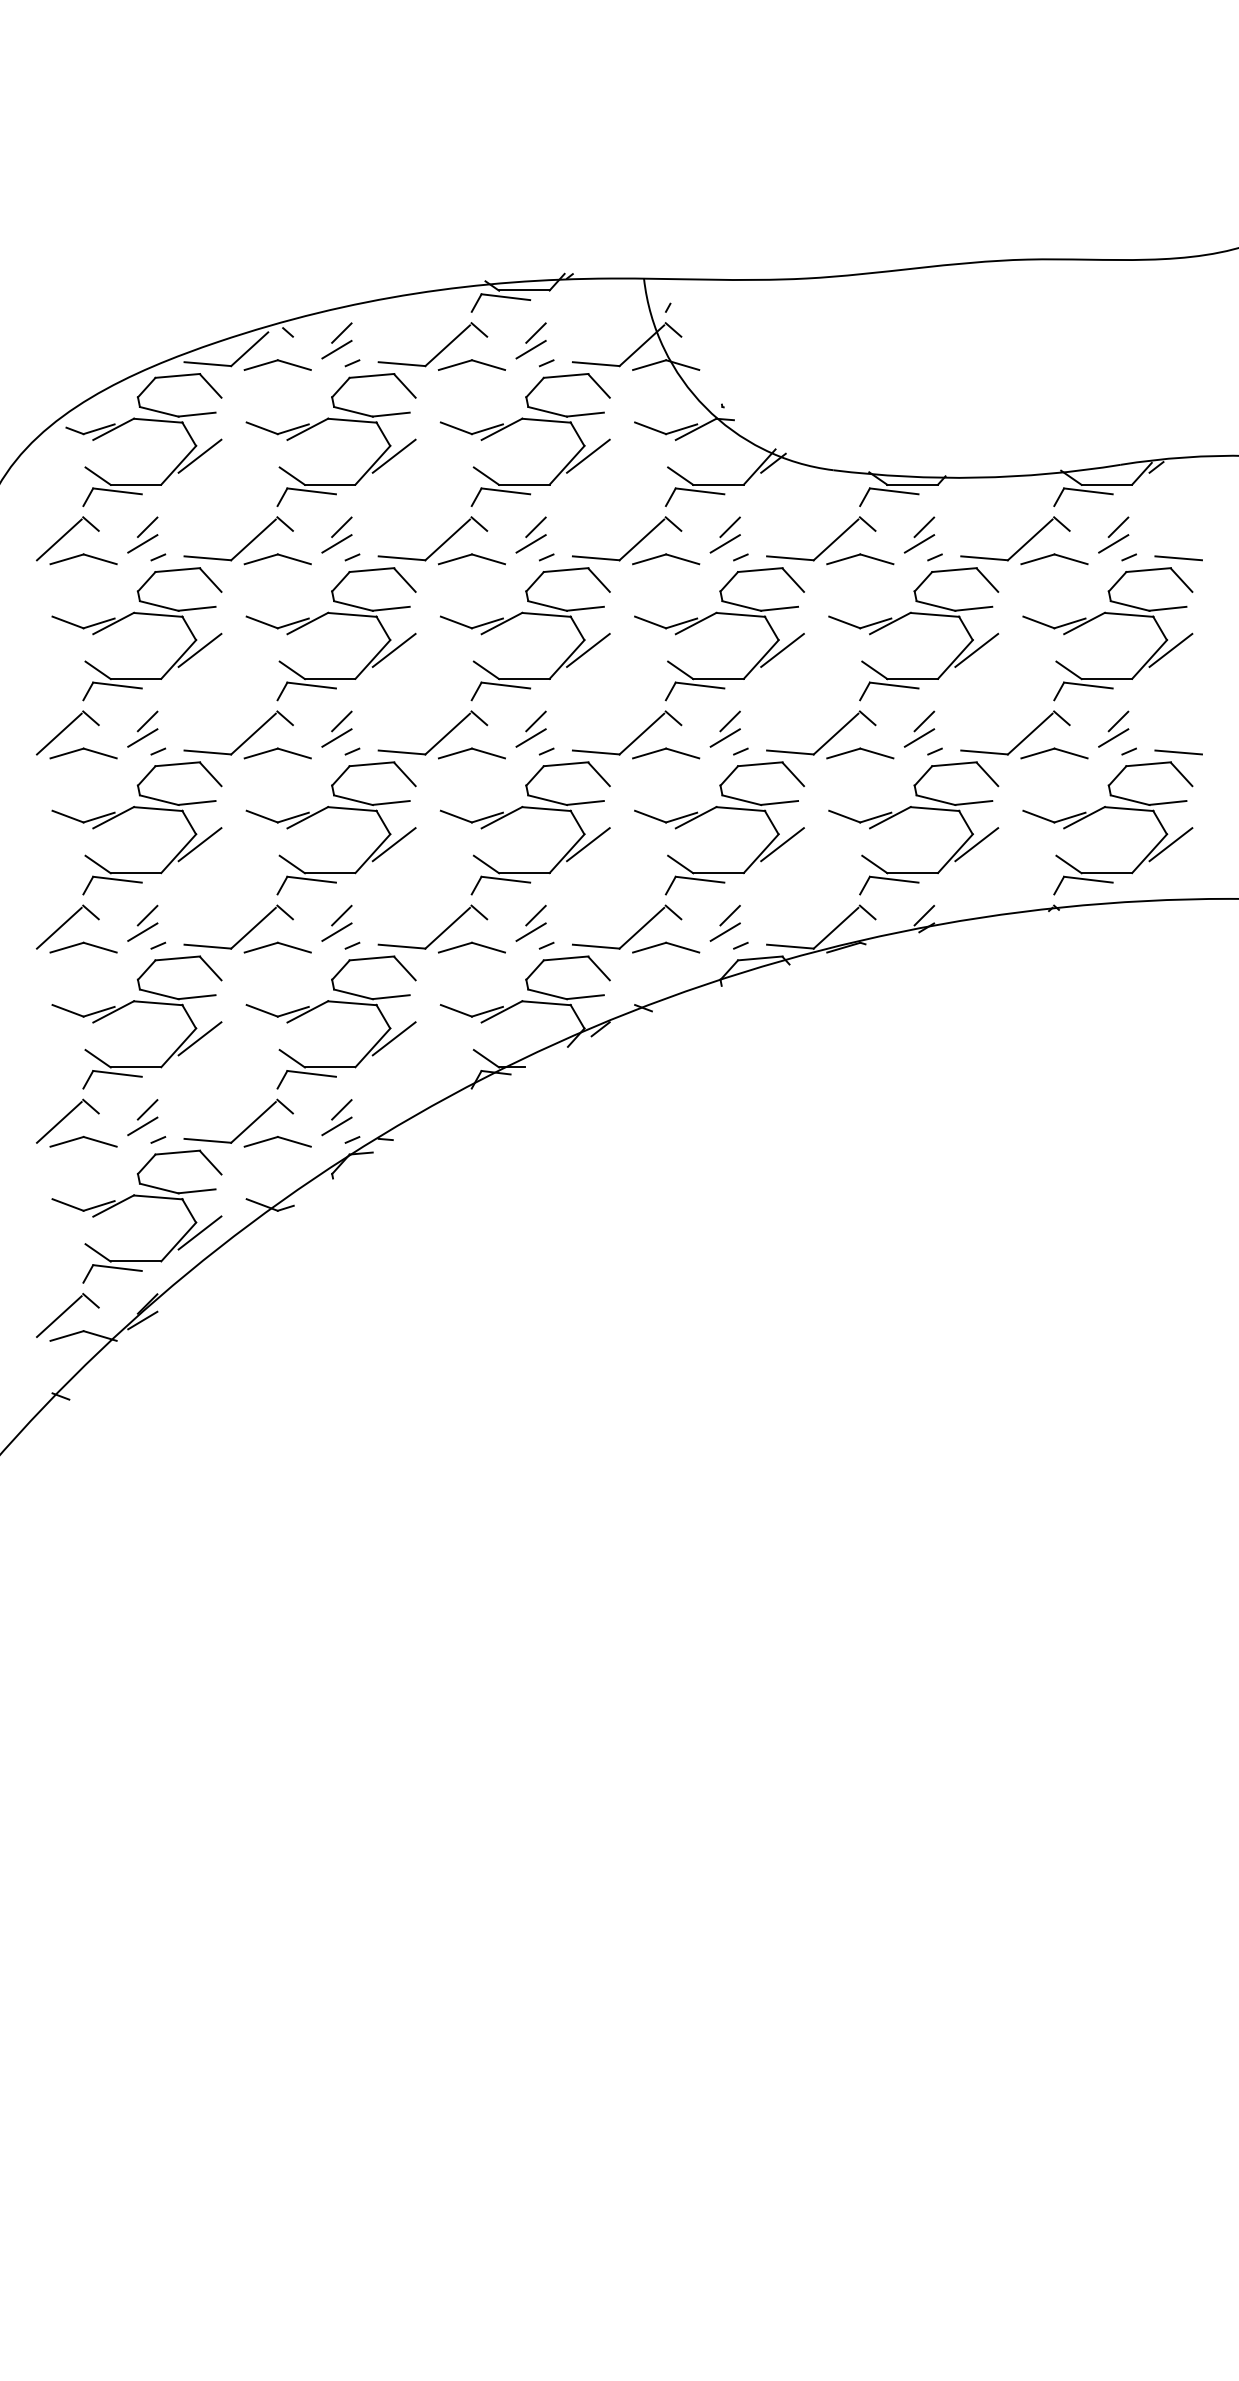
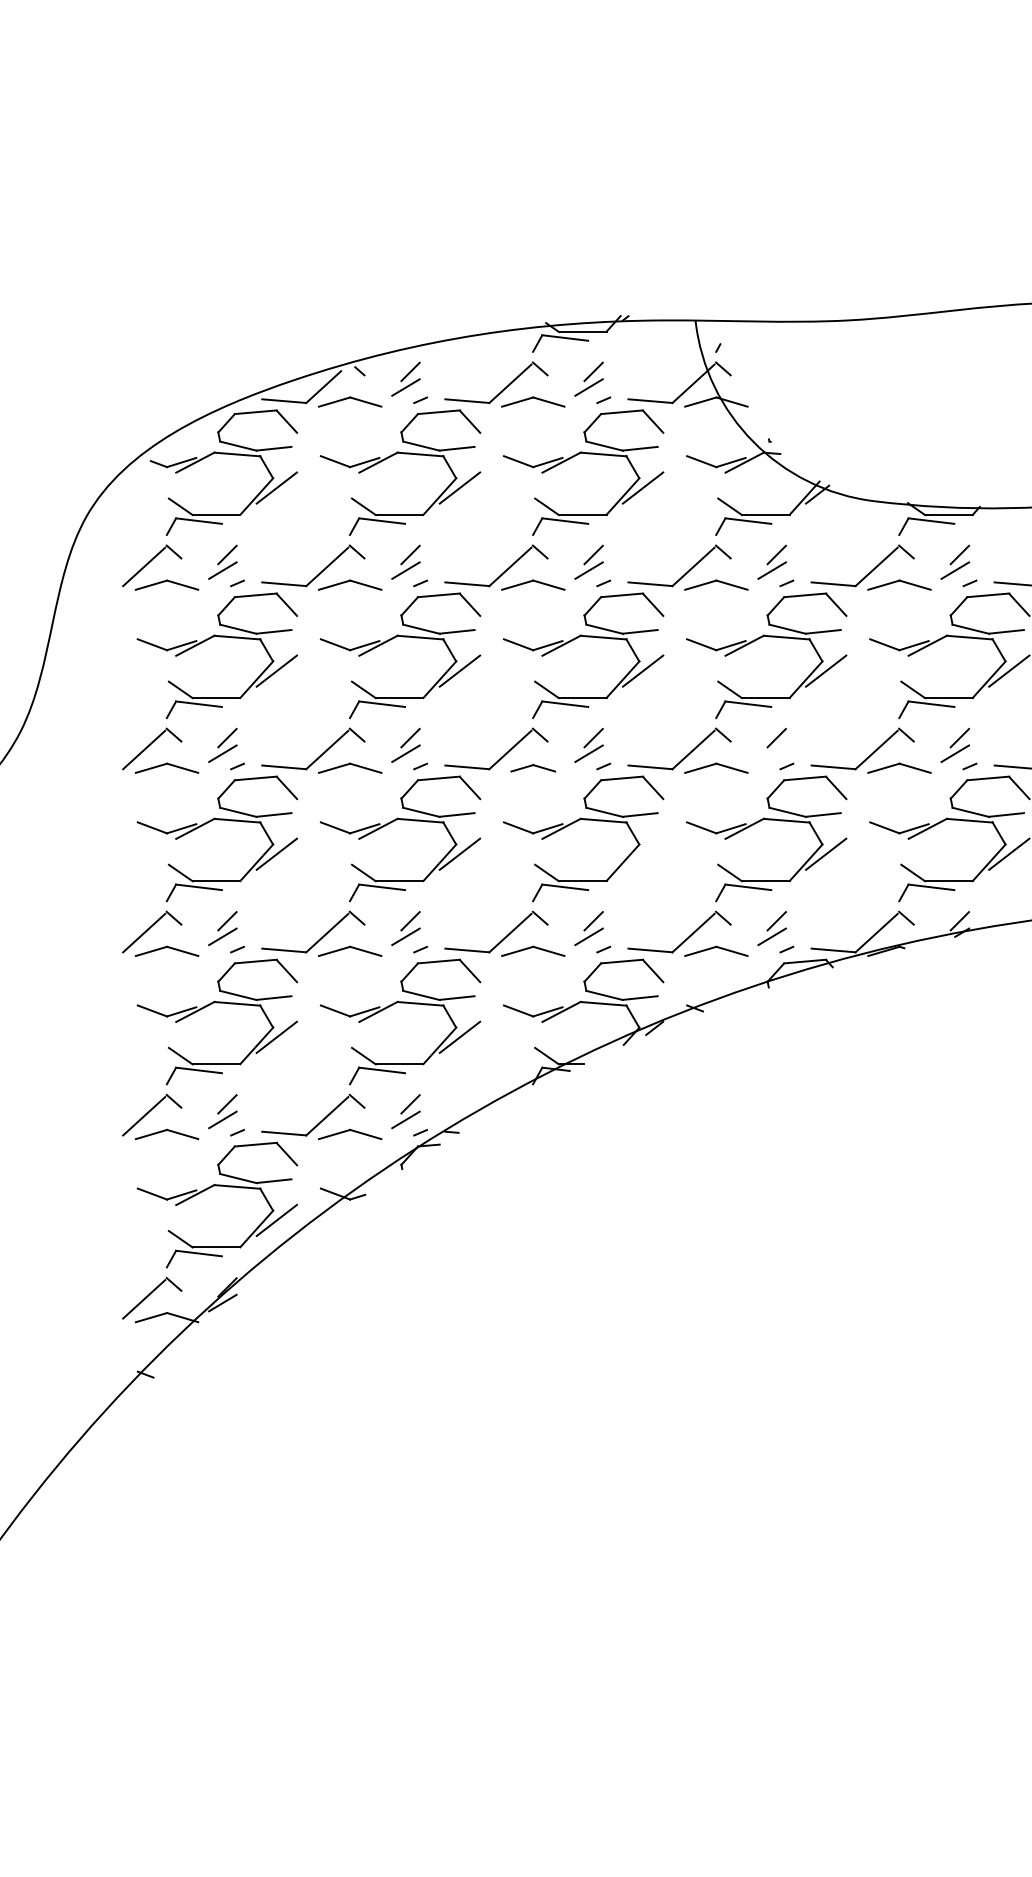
line: (724, 737) -> (771, 753), removed
part: (471, 753) -> (532, 768), size x0.7
line: (588, 844) -> (643, 854), removed

